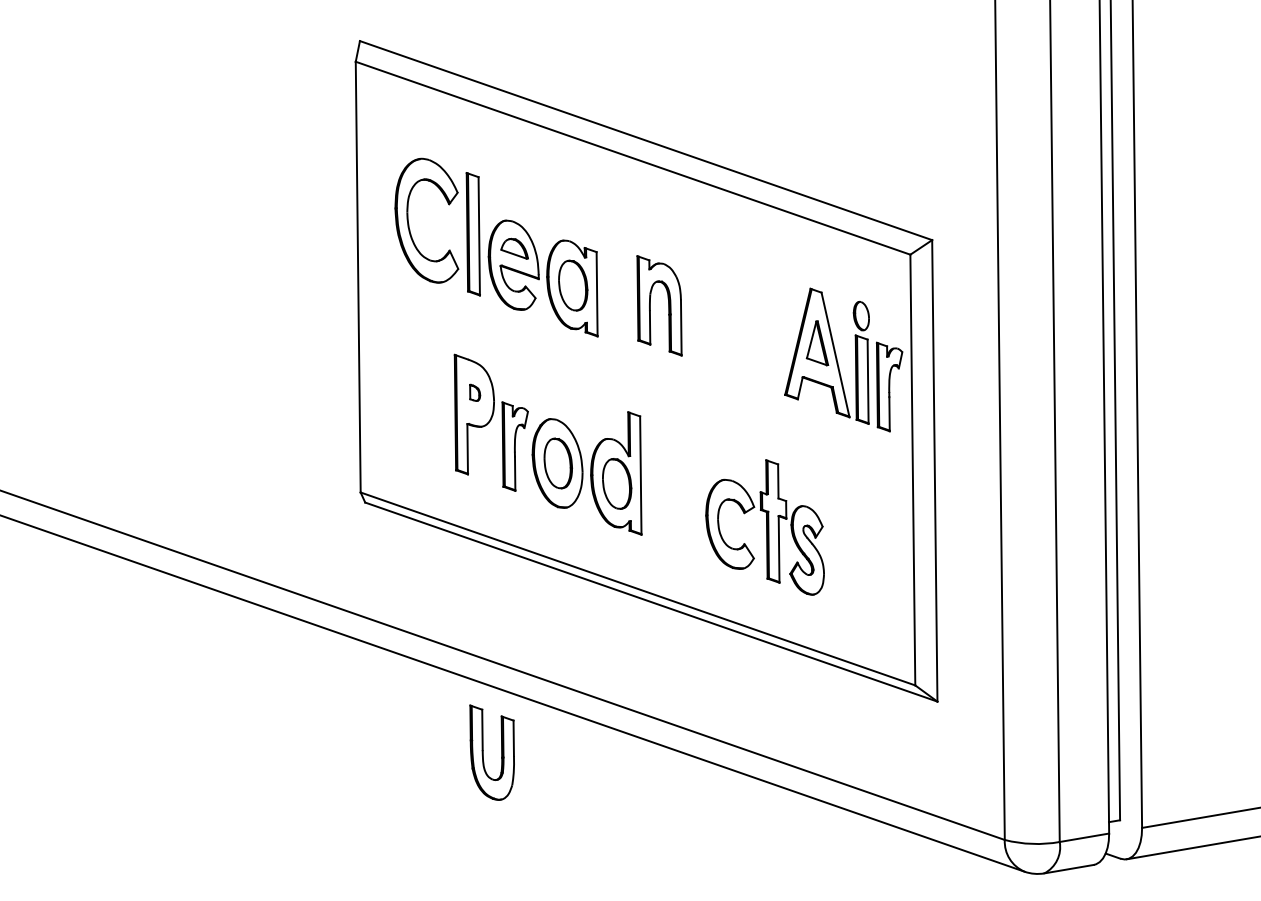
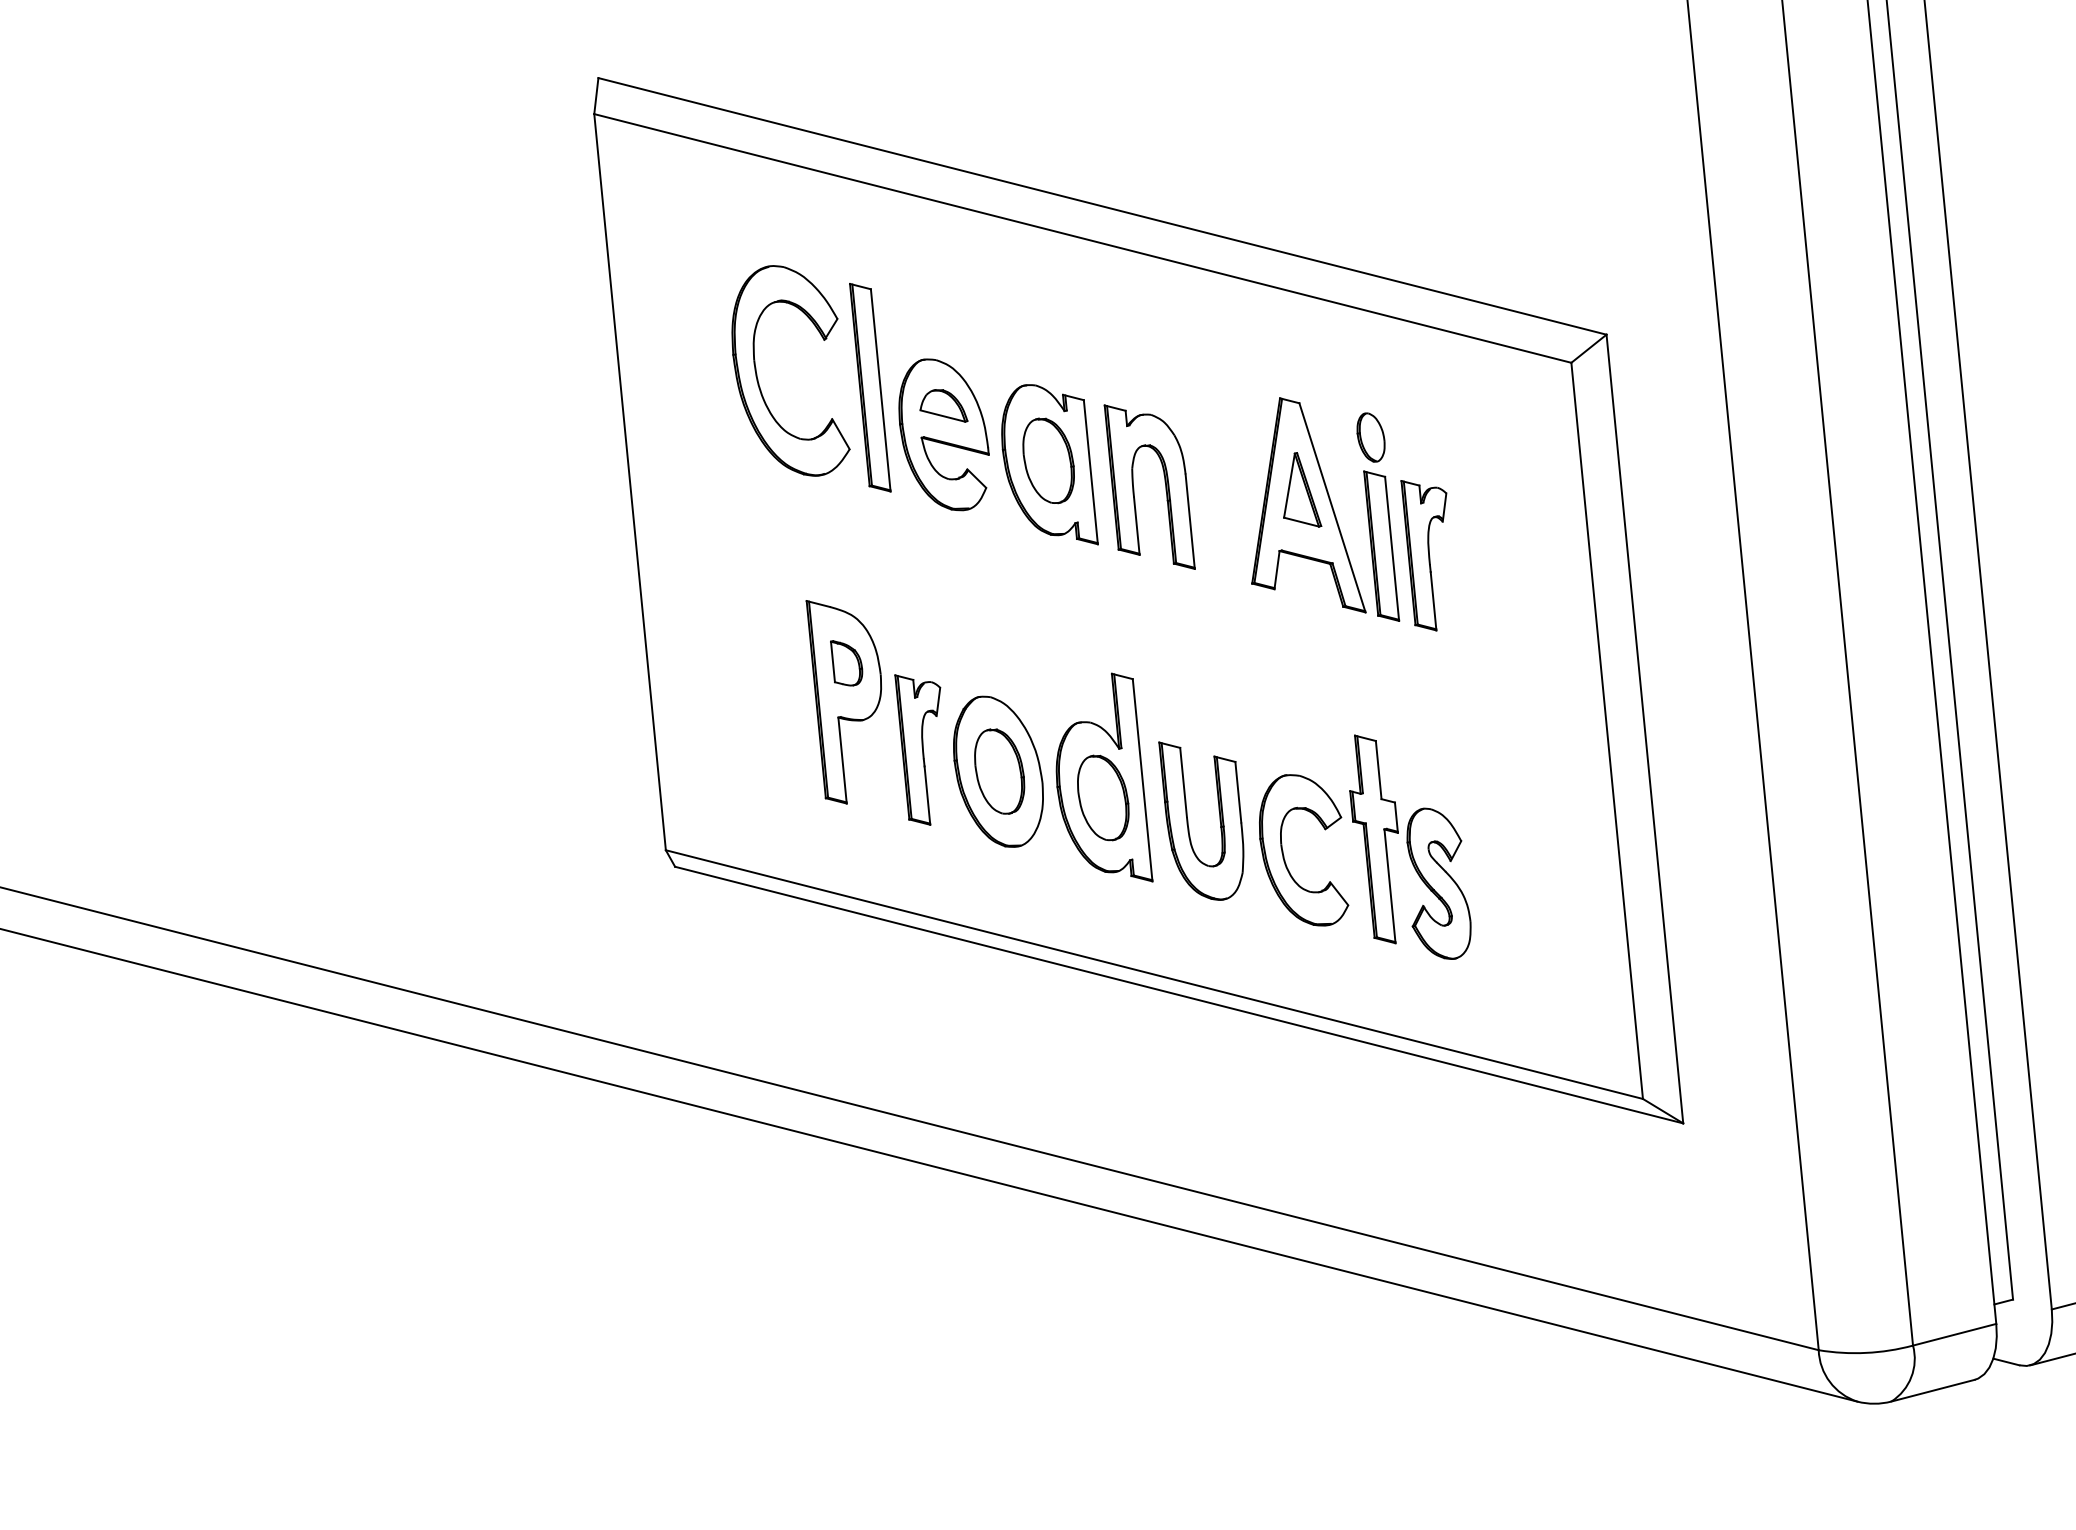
part: (496, 247) -> (911, 406), moved
part: (843, 359) -> (1346, 514), moved
part: (474, 392) -> (845, 662), size x1.67
part: (483, 752) -> (1188, 820), moved

